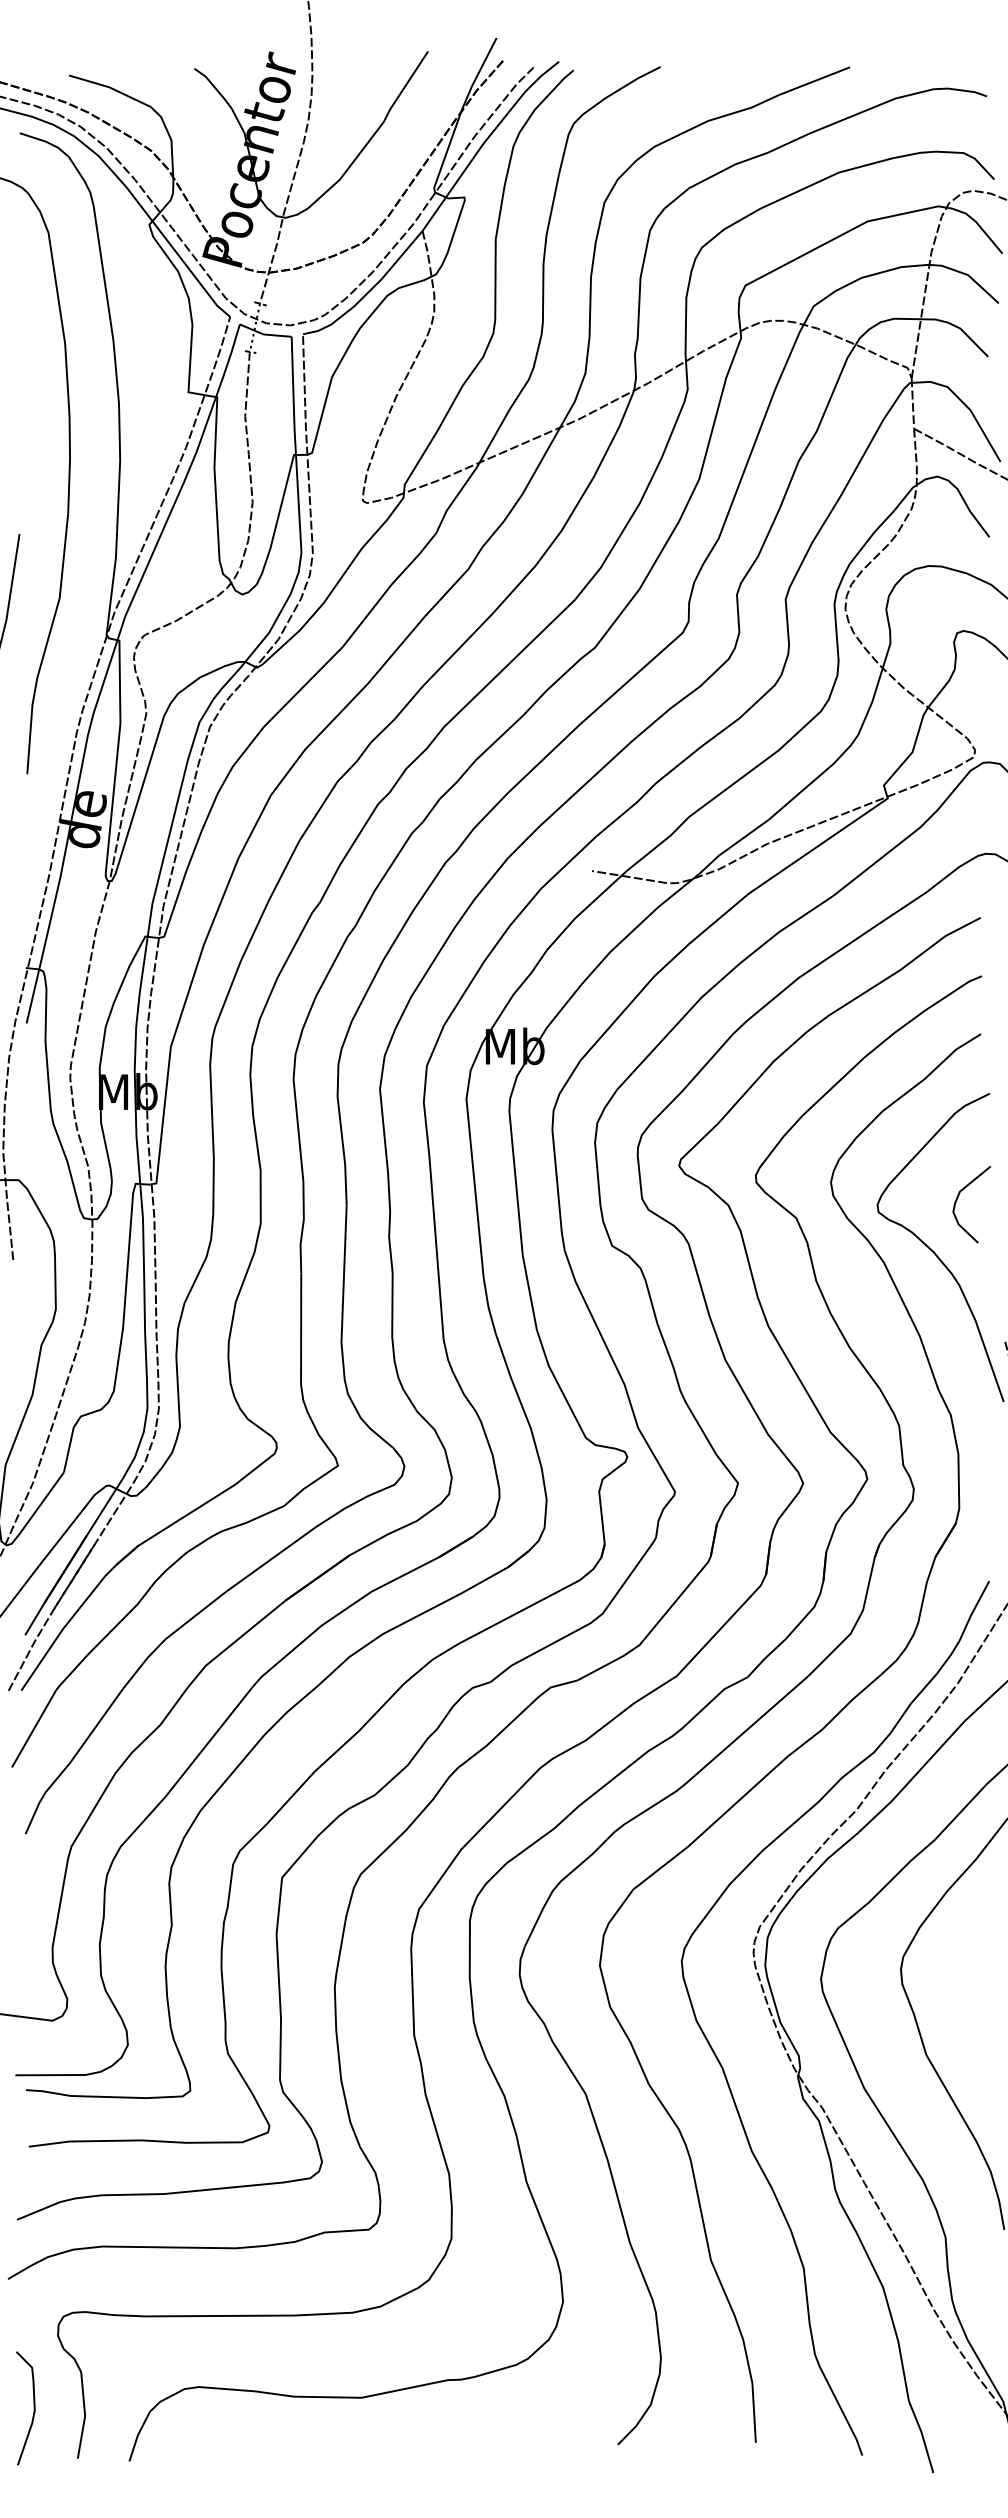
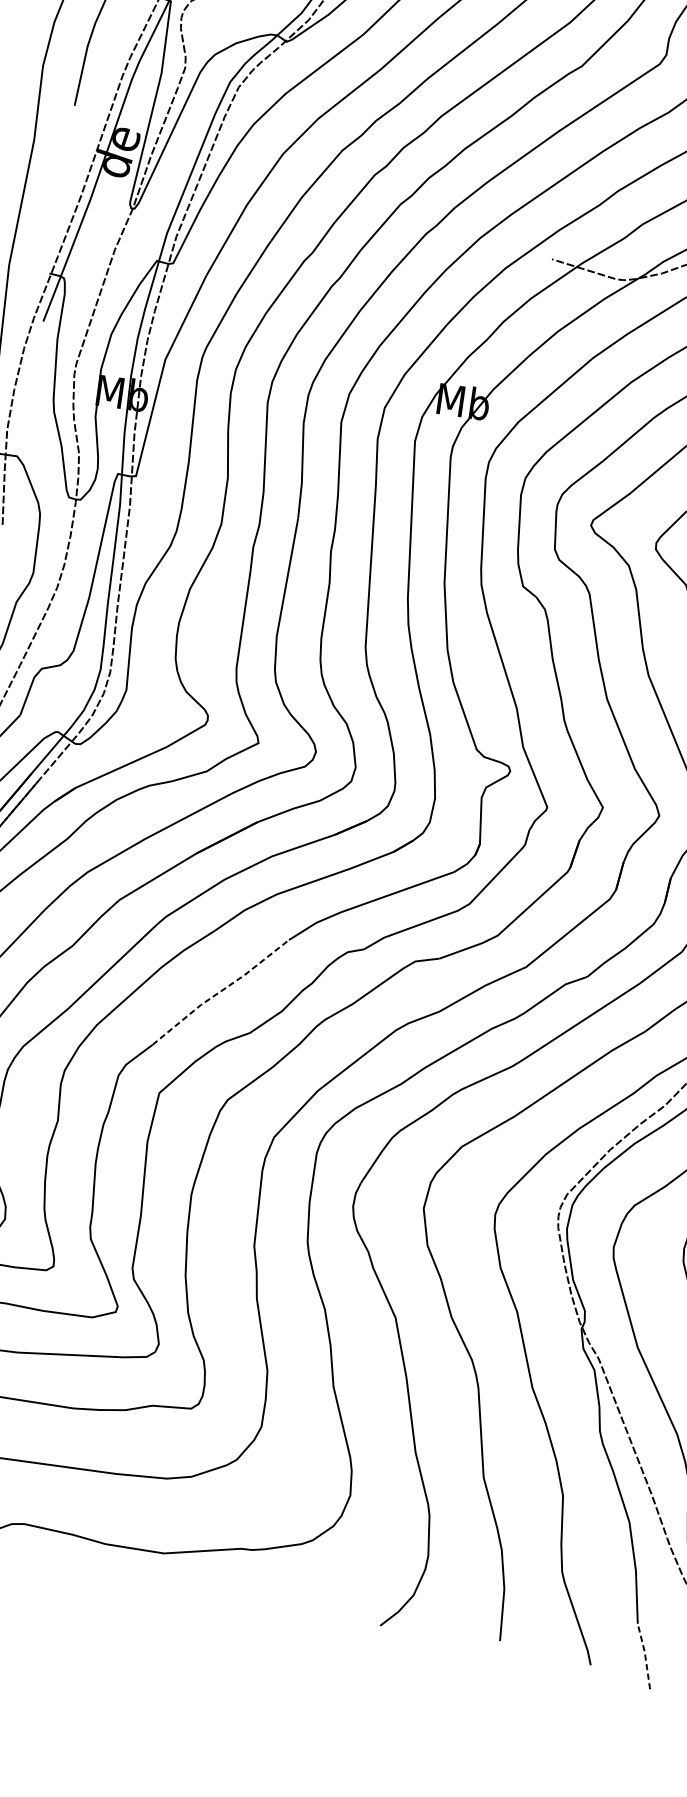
line: (334, 1753) -> (220, 991), solid -> dashed
line: (922, 2435) -> (645, 1655), solid -> dashed

